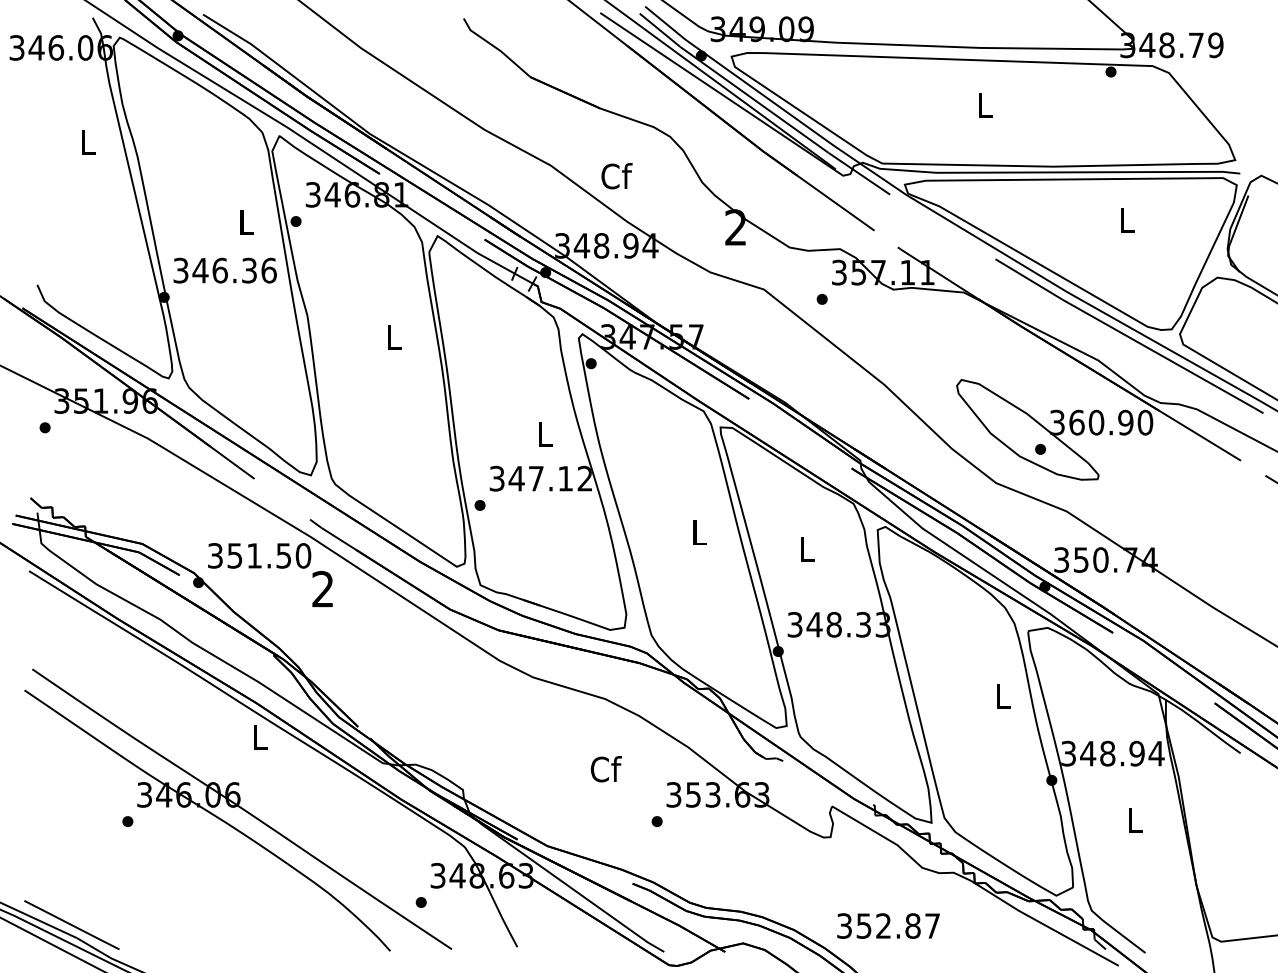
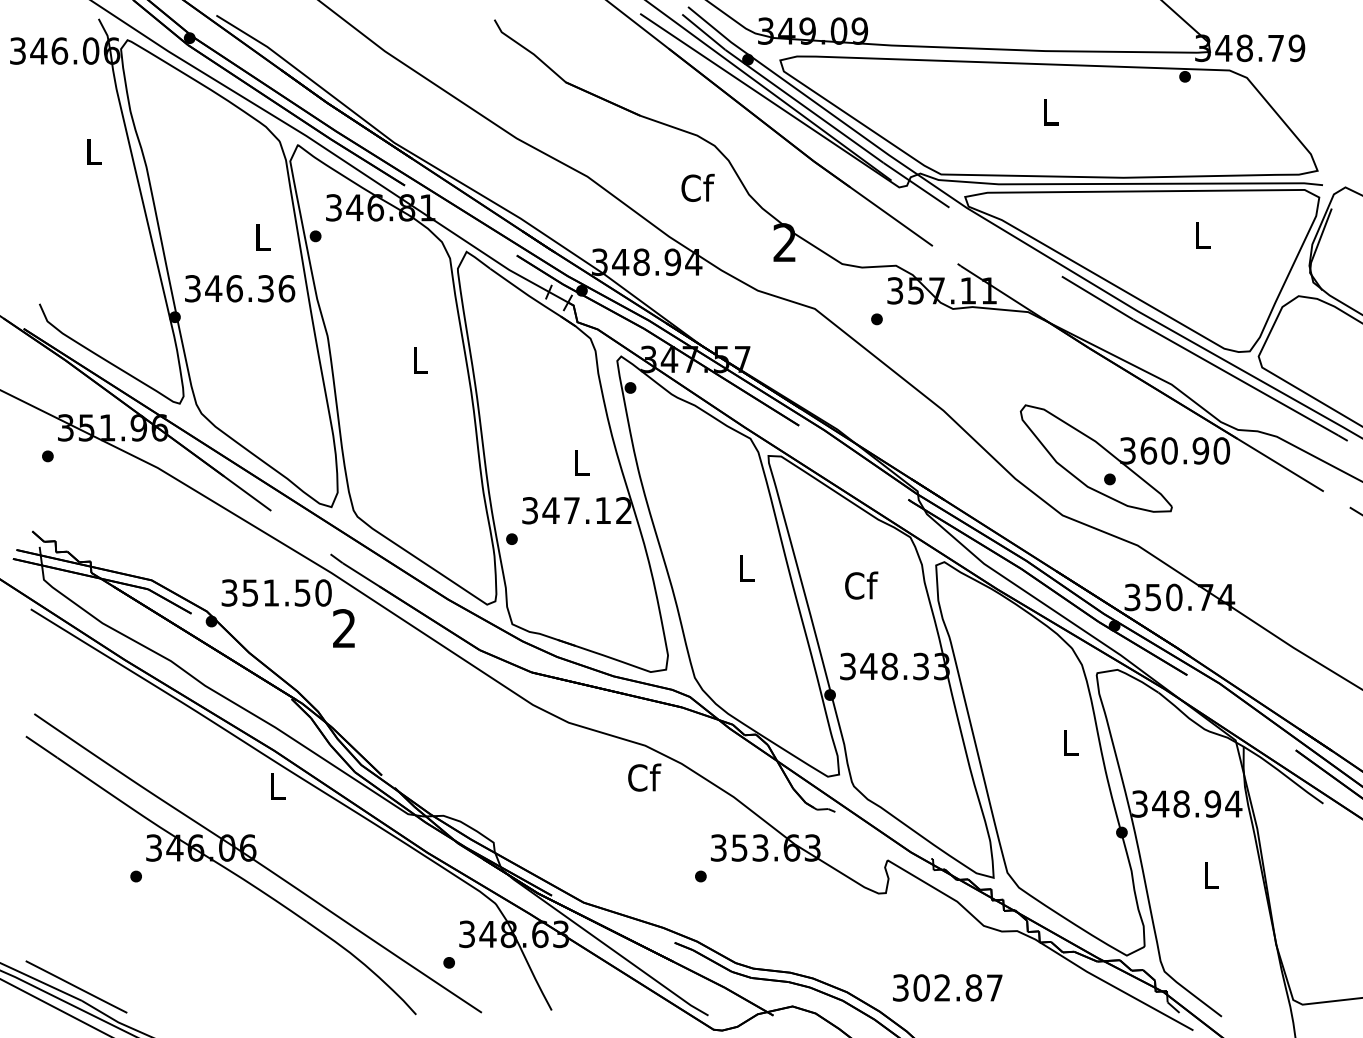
text: (616, 175) -> (697, 187), moved
text: (807, 548) -> (861, 585), L -> Cf
text: (606, 769) -> (644, 777), moved
text: (863, 925) -> (921, 987), 352.87 -> 302.87

